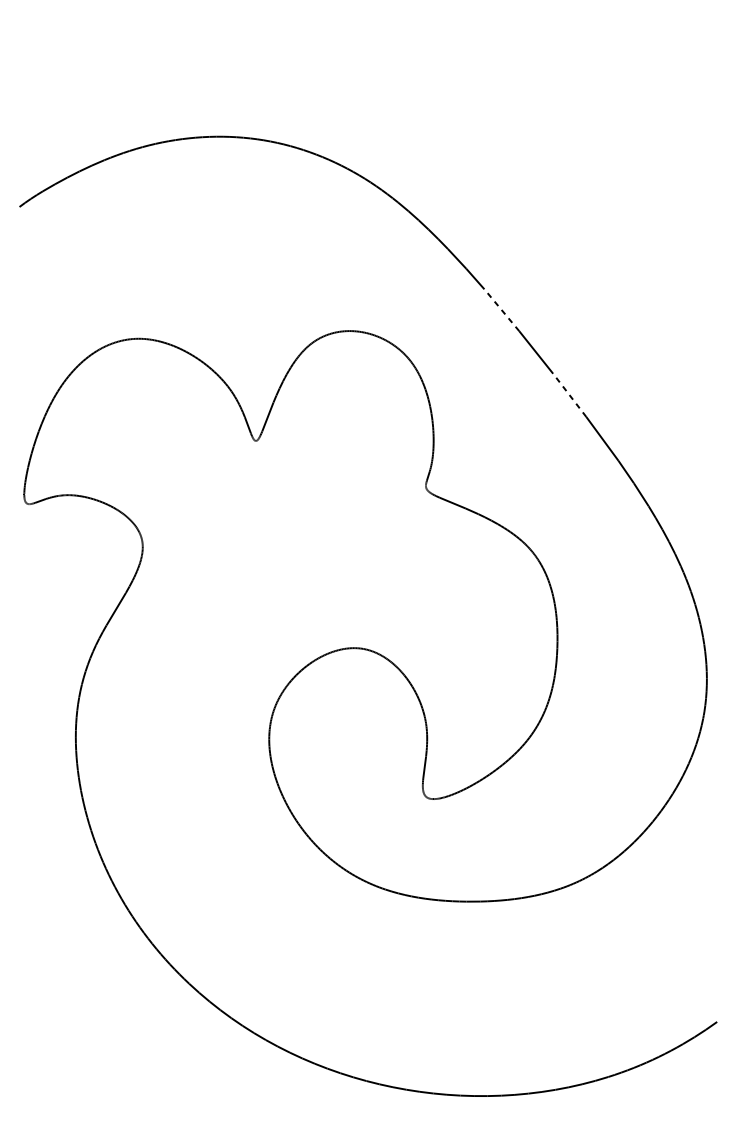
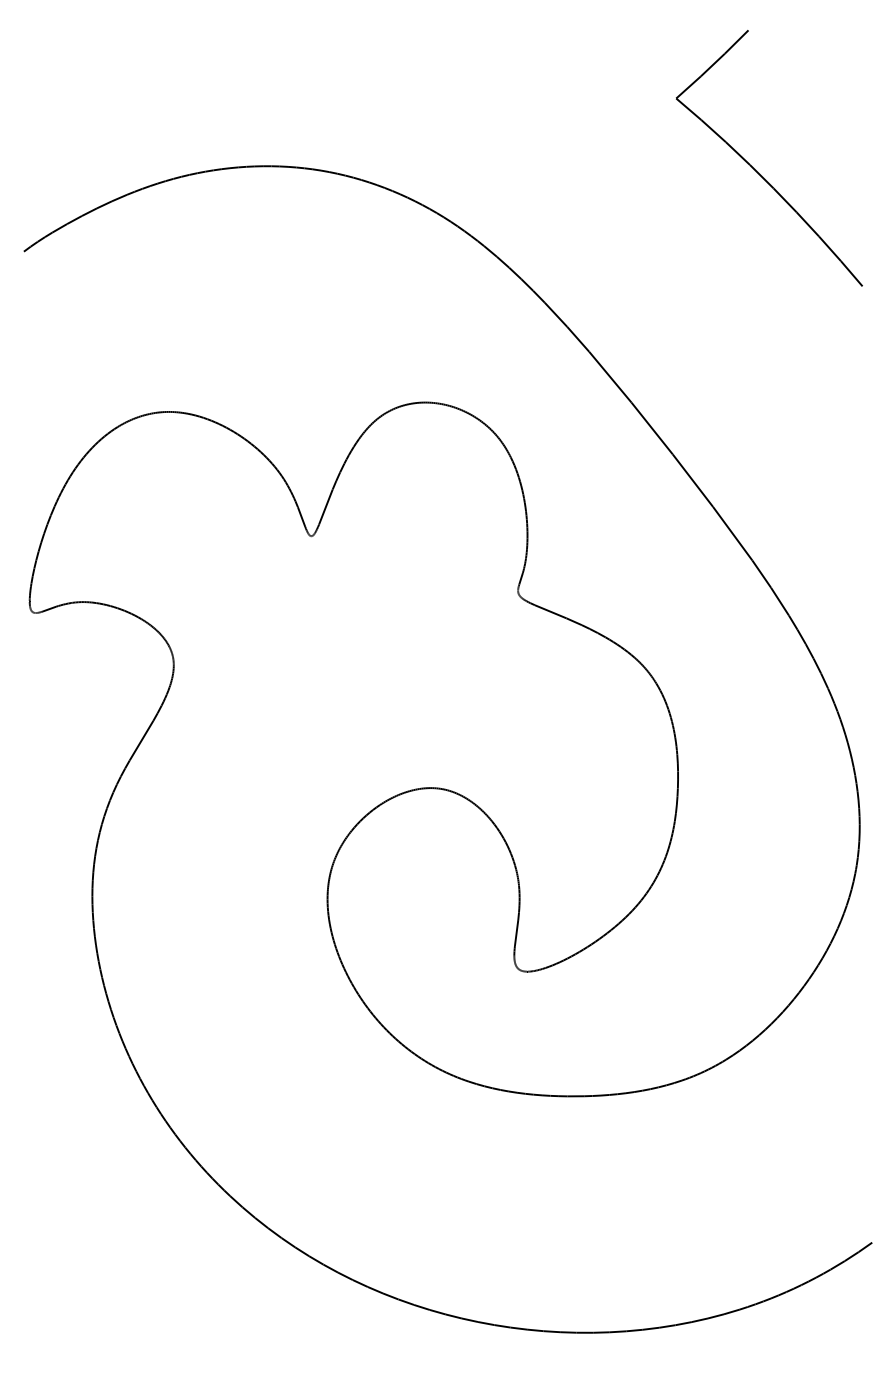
part: (622, 140) -> (756, 170), added
line: (501, 309) -> (610, 376), dashed -> solid
line: (569, 395) -> (692, 480), dashed -> solid

